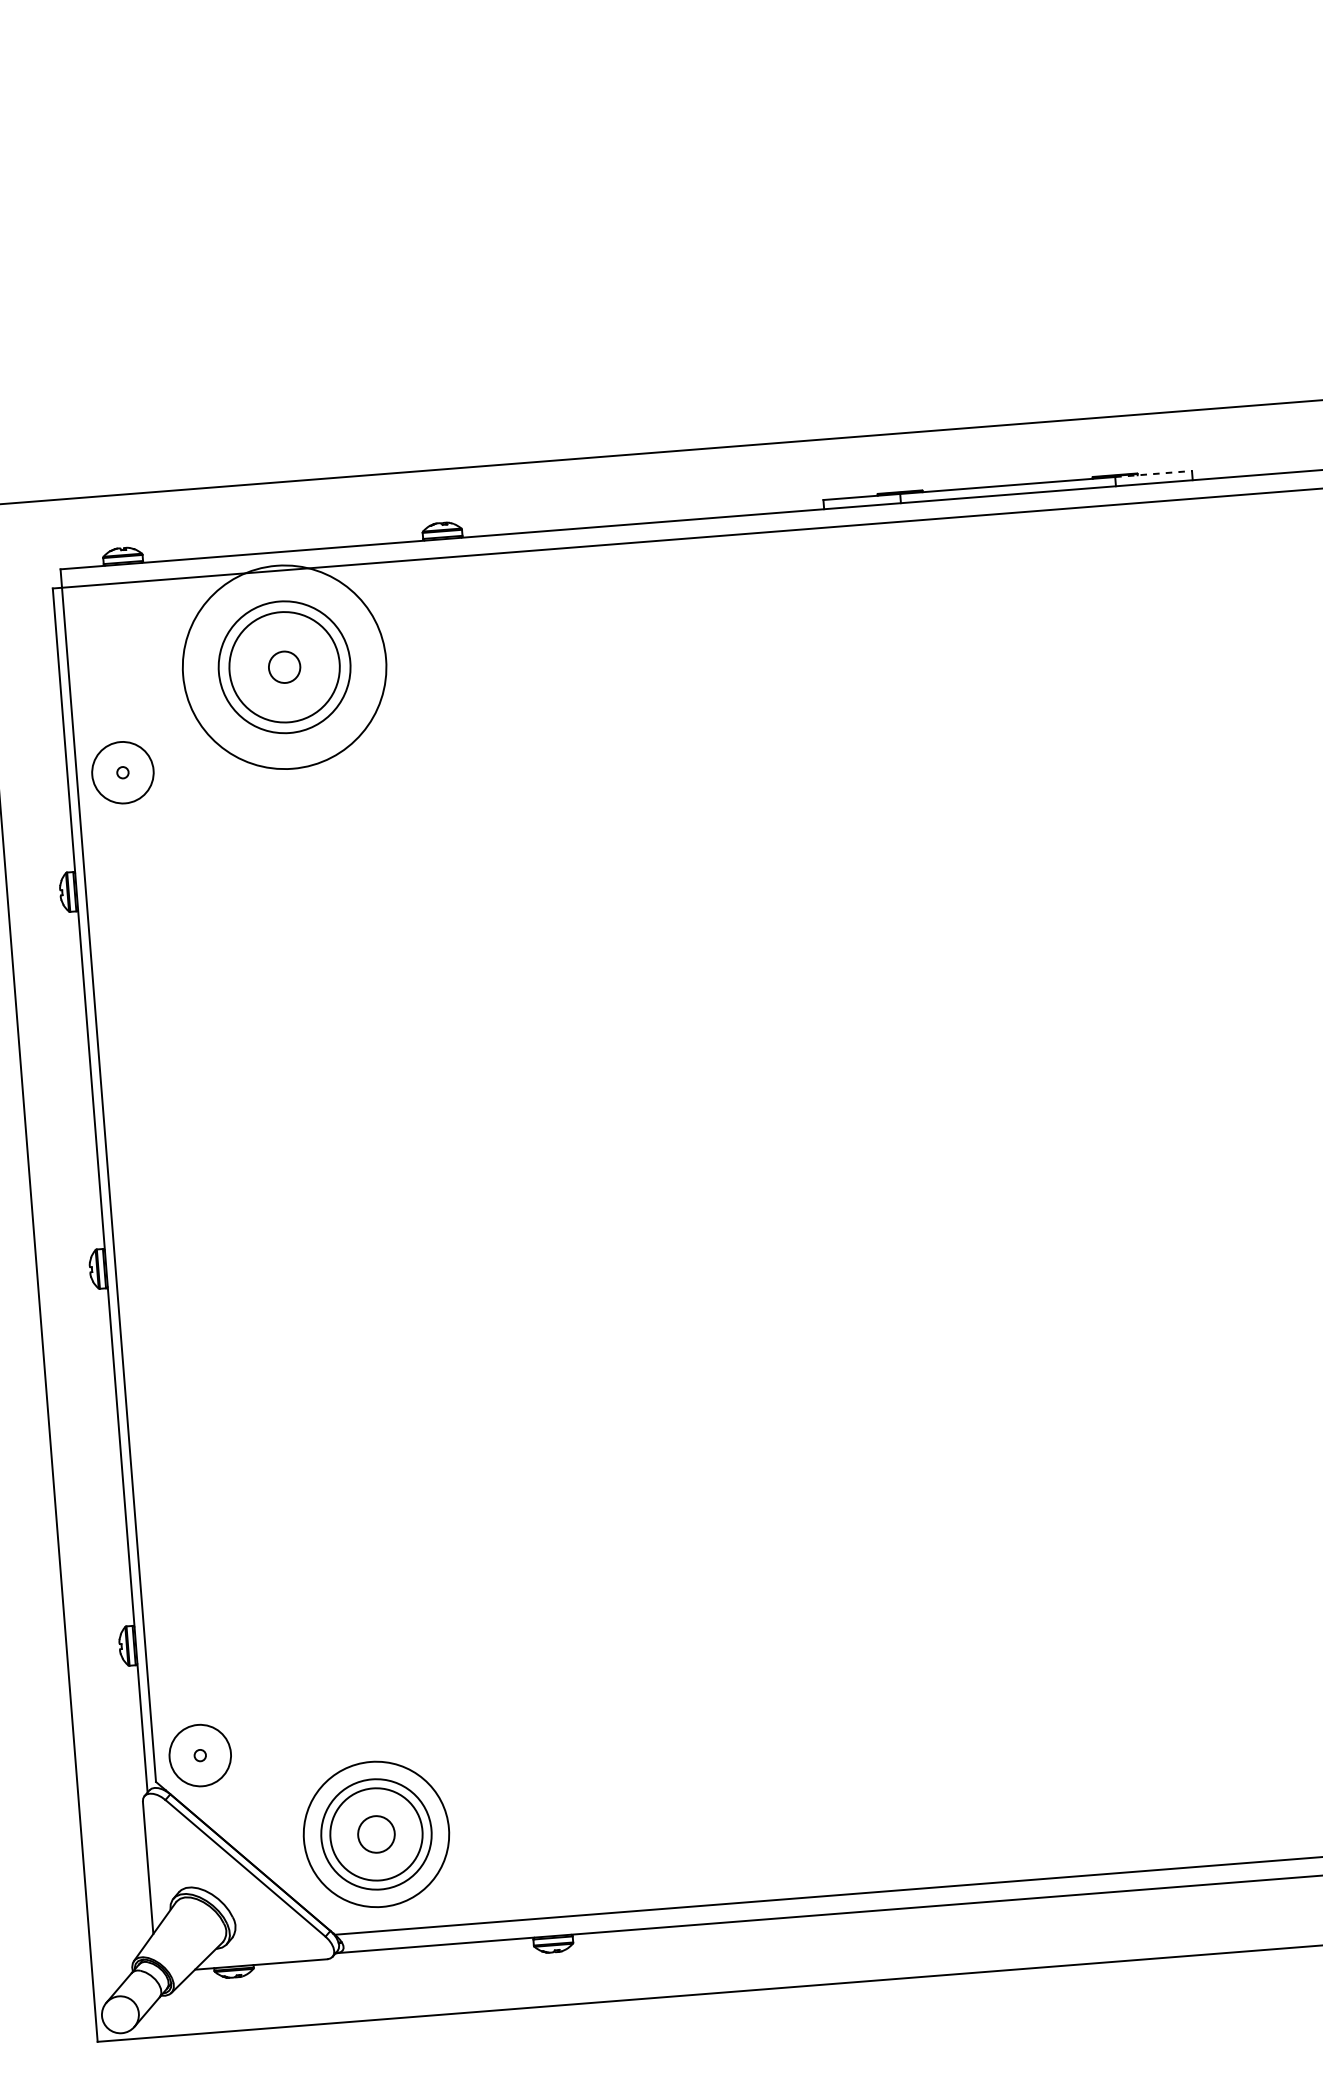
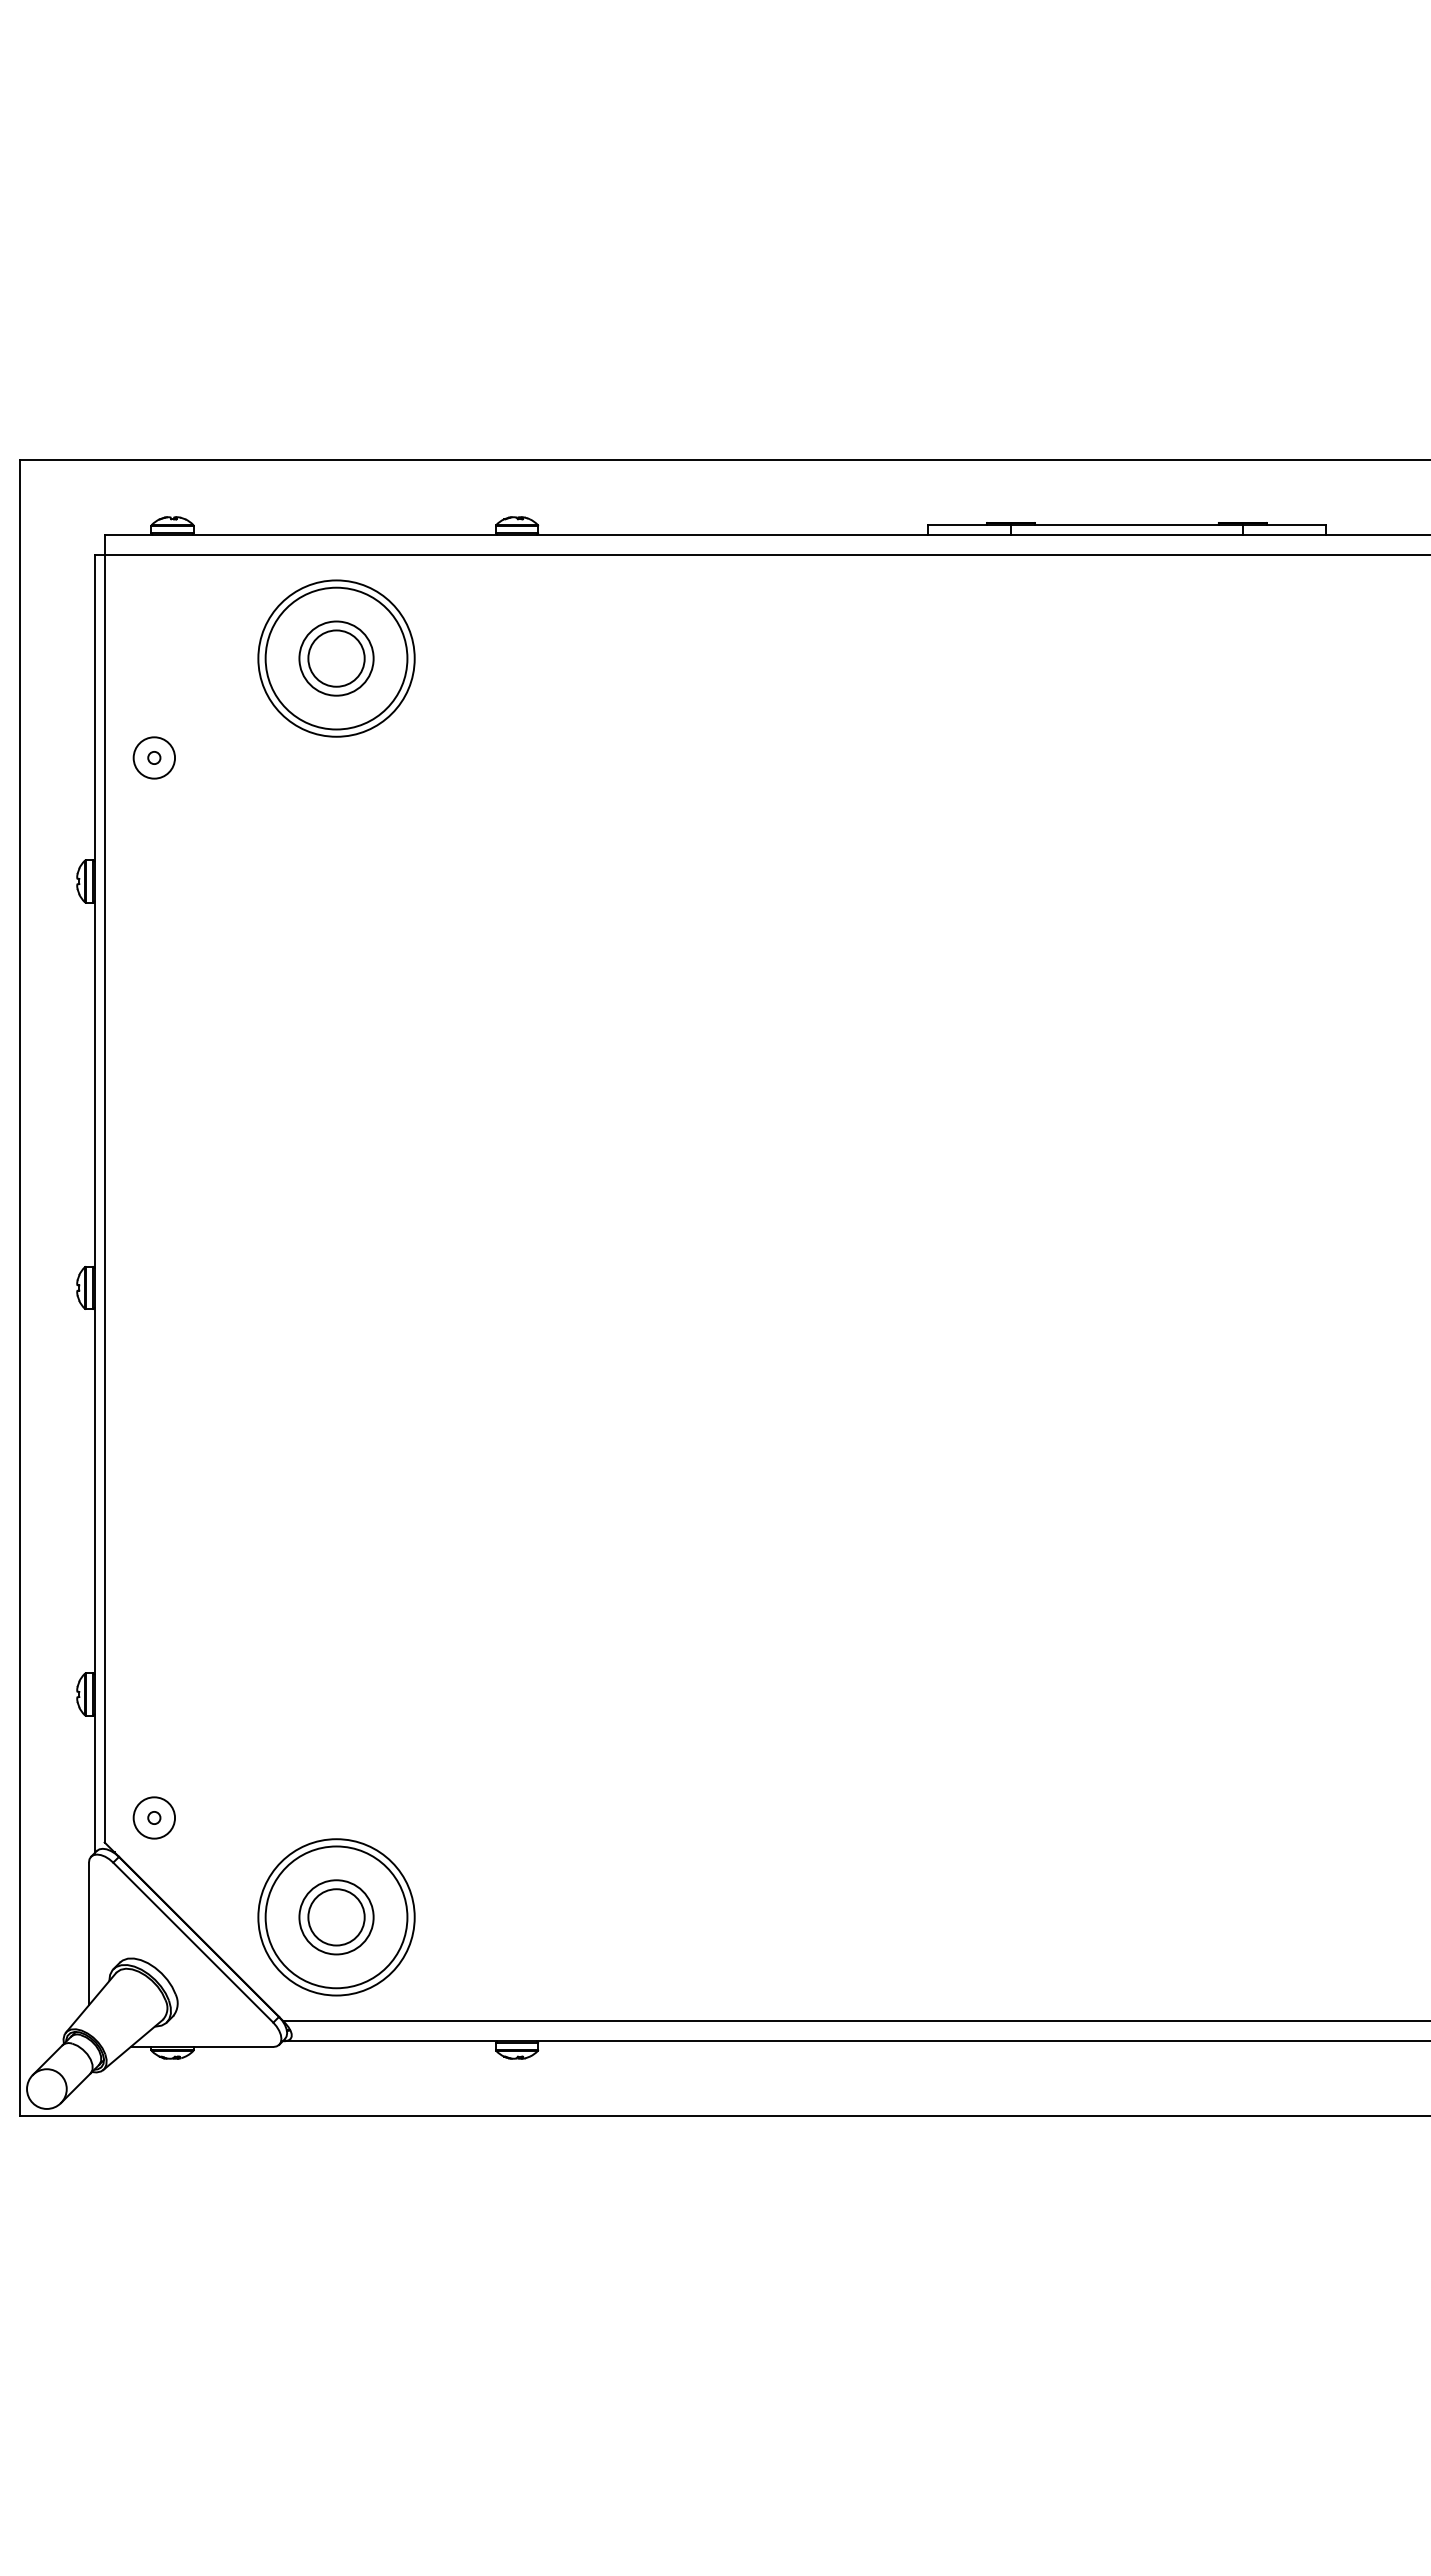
line: (1153, 473) -> (1284, 524), dashed -> solid
circle: (284, 667) -> (336, 658), size x0.62
circle: (284, 667) -> (336, 658), size x0.71
circle: (284, 667) -> (336, 658), size x1.67
circle: (123, 772) -> (154, 757), size x0.62
circle: (200, 1755) -> (154, 1817), size x0.62
circle: (376, 1834) -> (336, 1917), size x0.62
circle: (376, 1834) -> (336, 1917), size x1.43
circle: (376, 1834) -> (336, 1917), size x1.43

